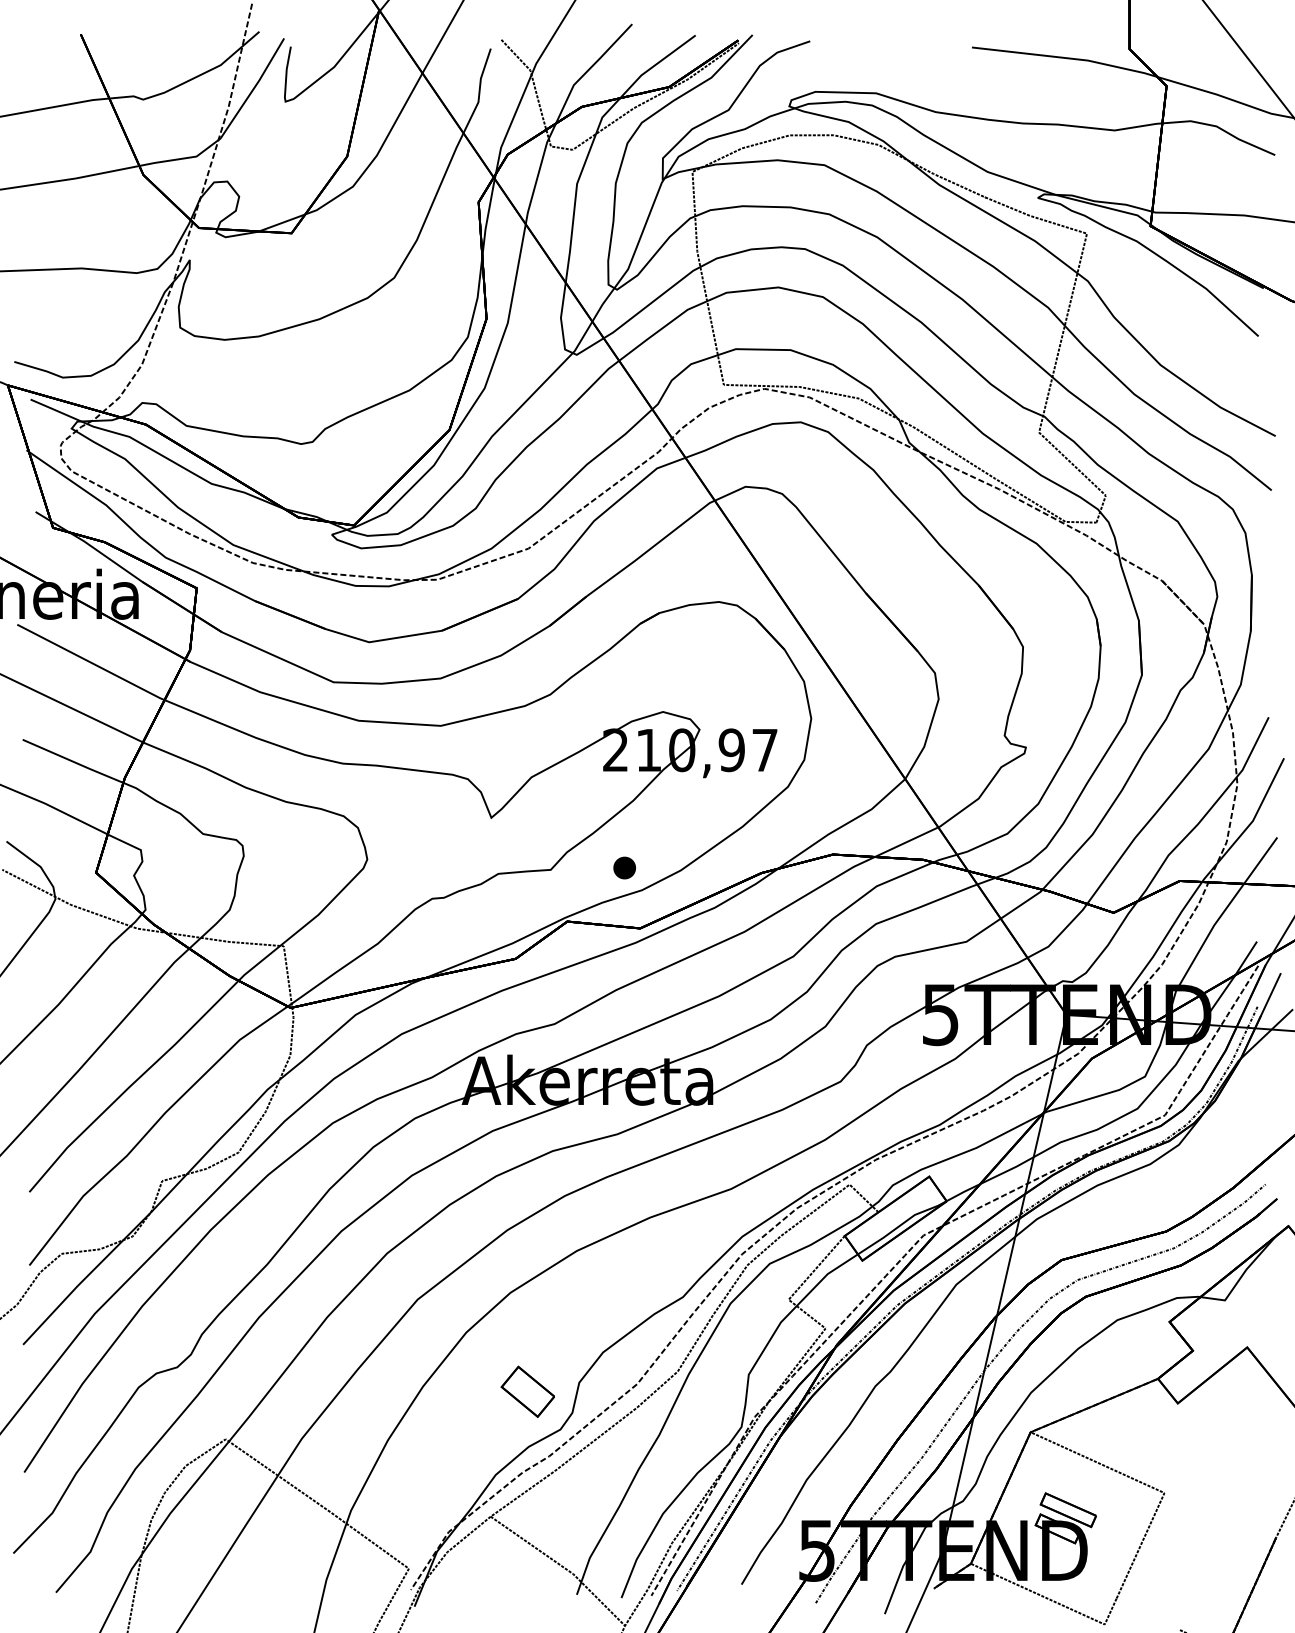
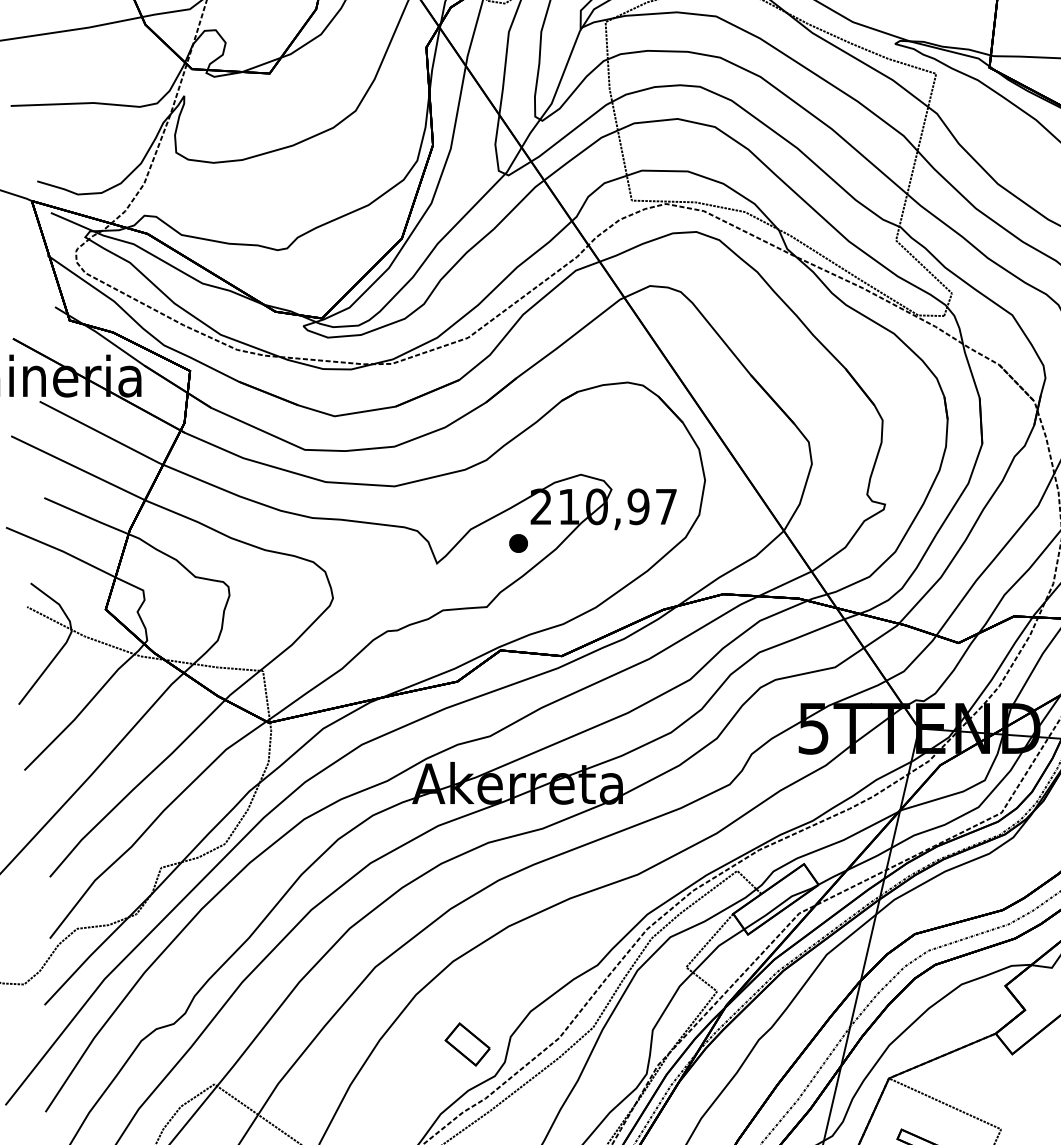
part: (624, 867) -> (518, 543), moved

